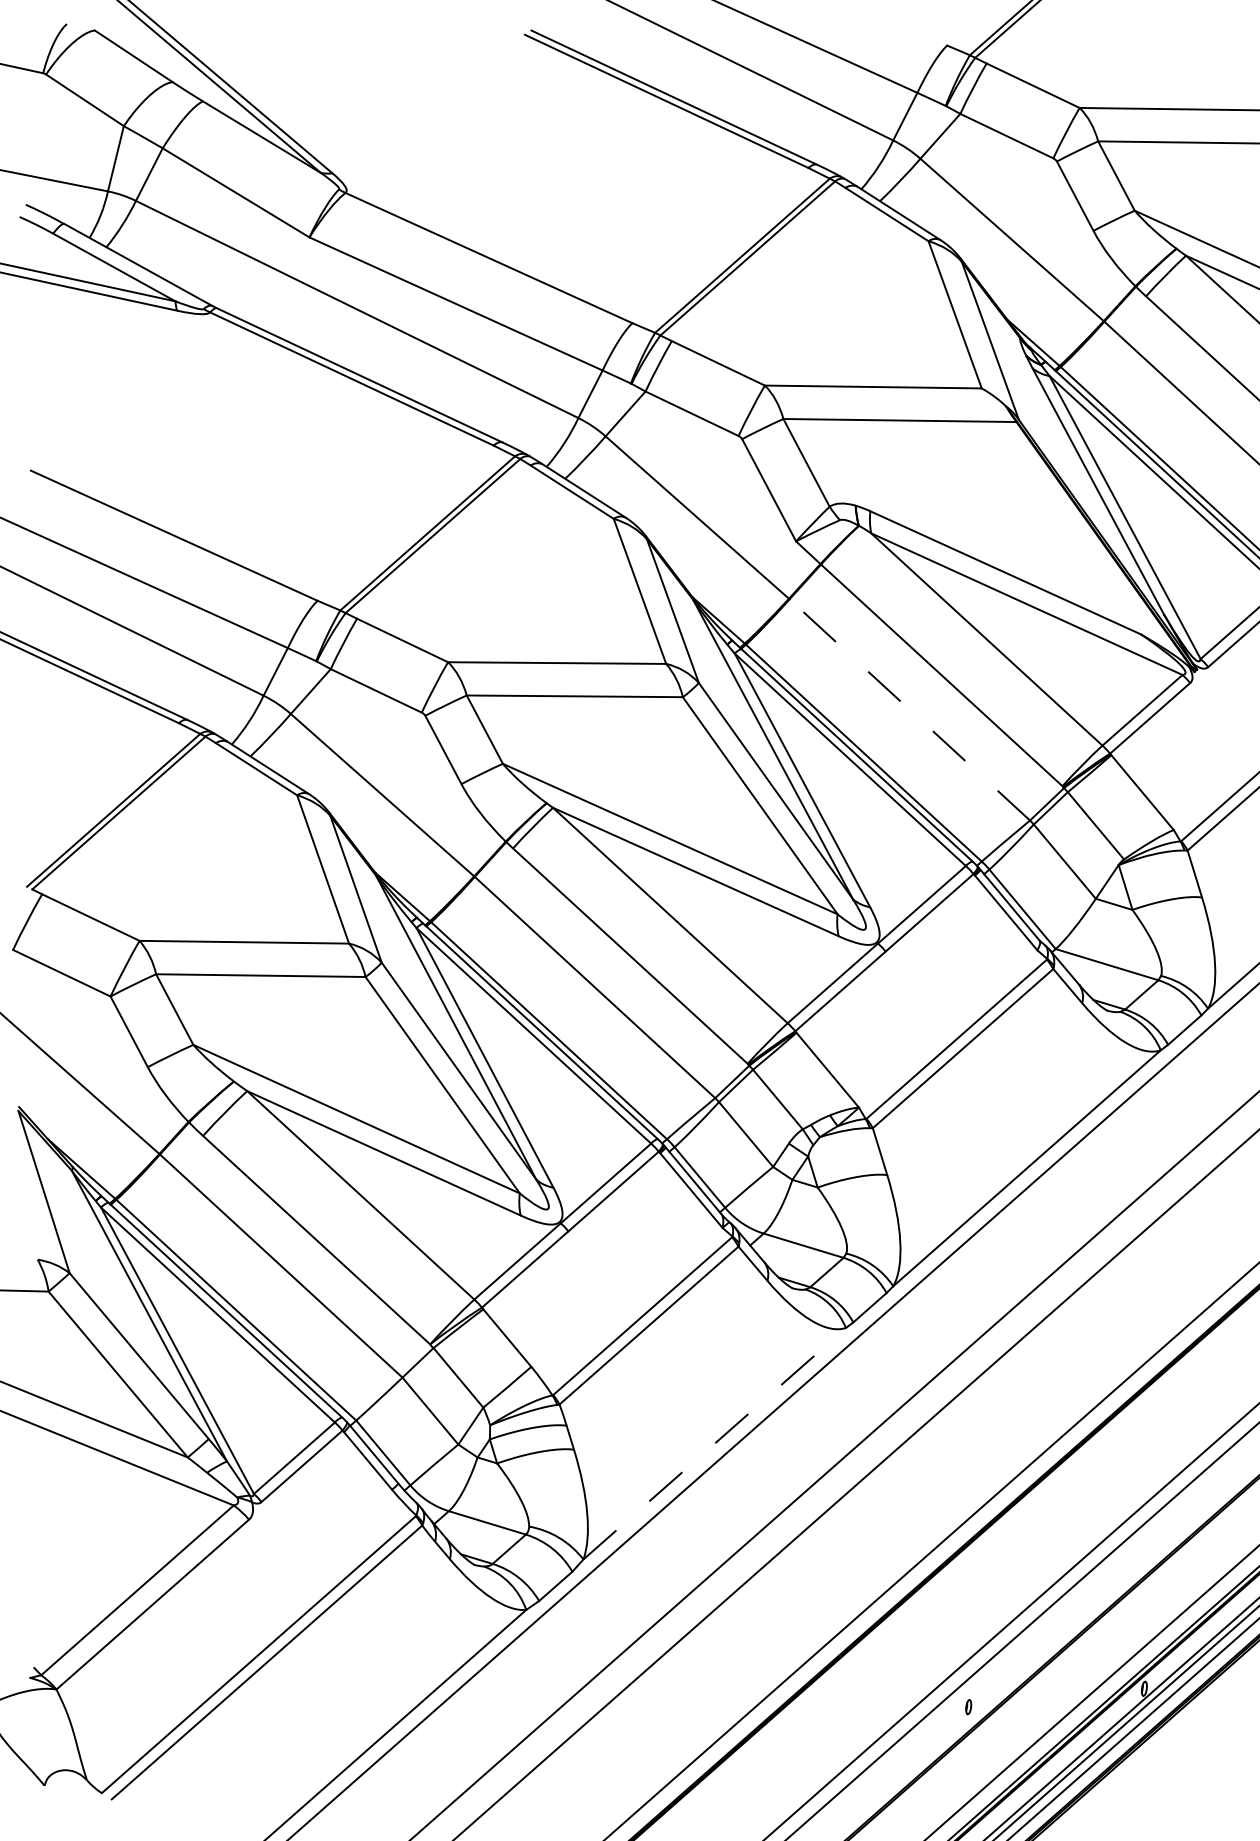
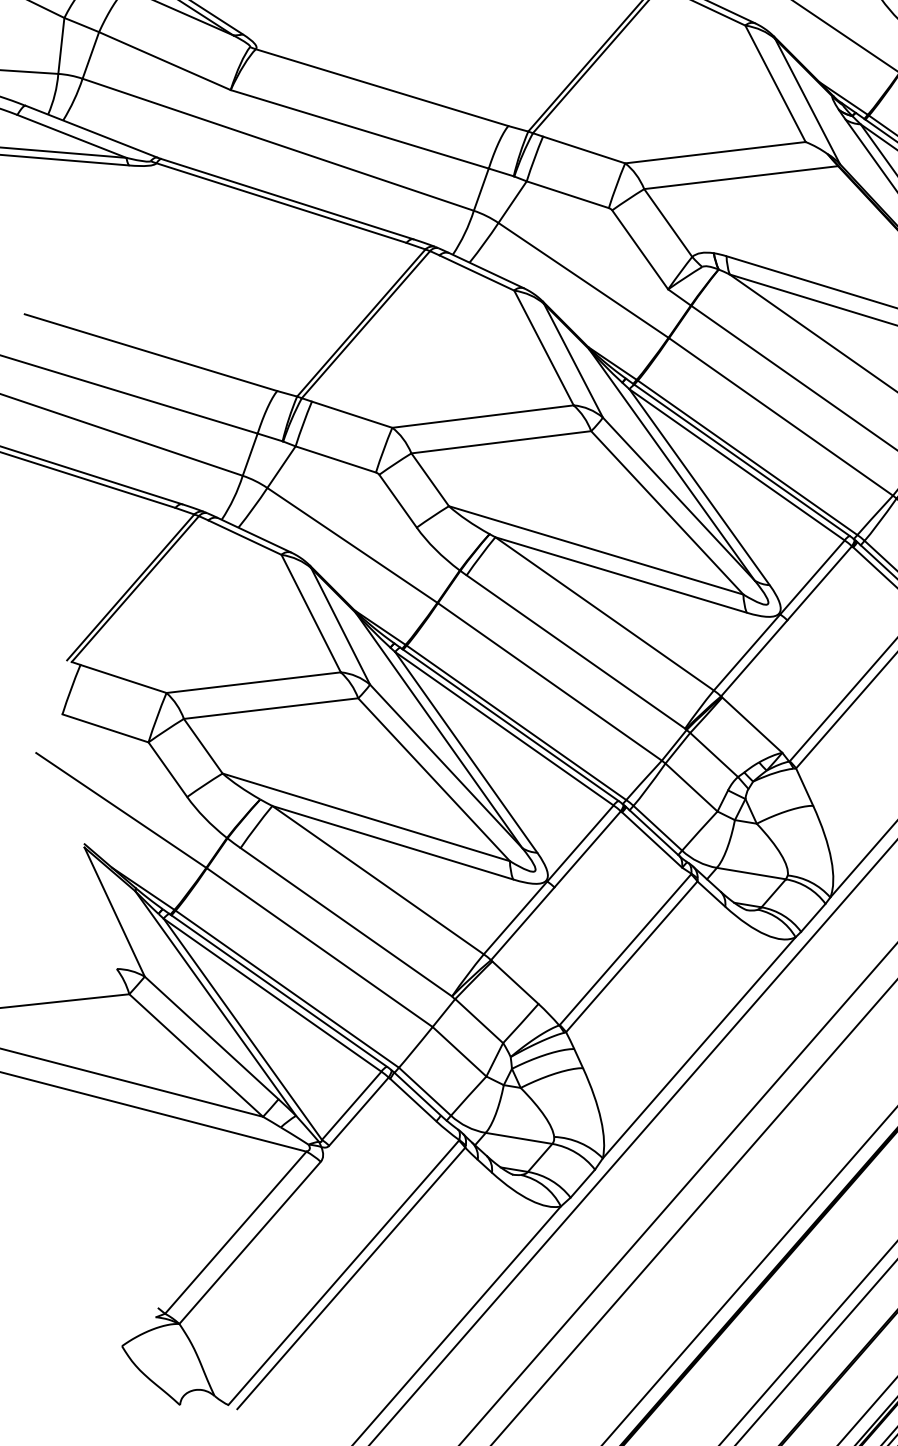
line: (909, 709) -> (780, 416), dashed -> solid
line: (715, 1443) -> (699, 1047), dashed -> solid

